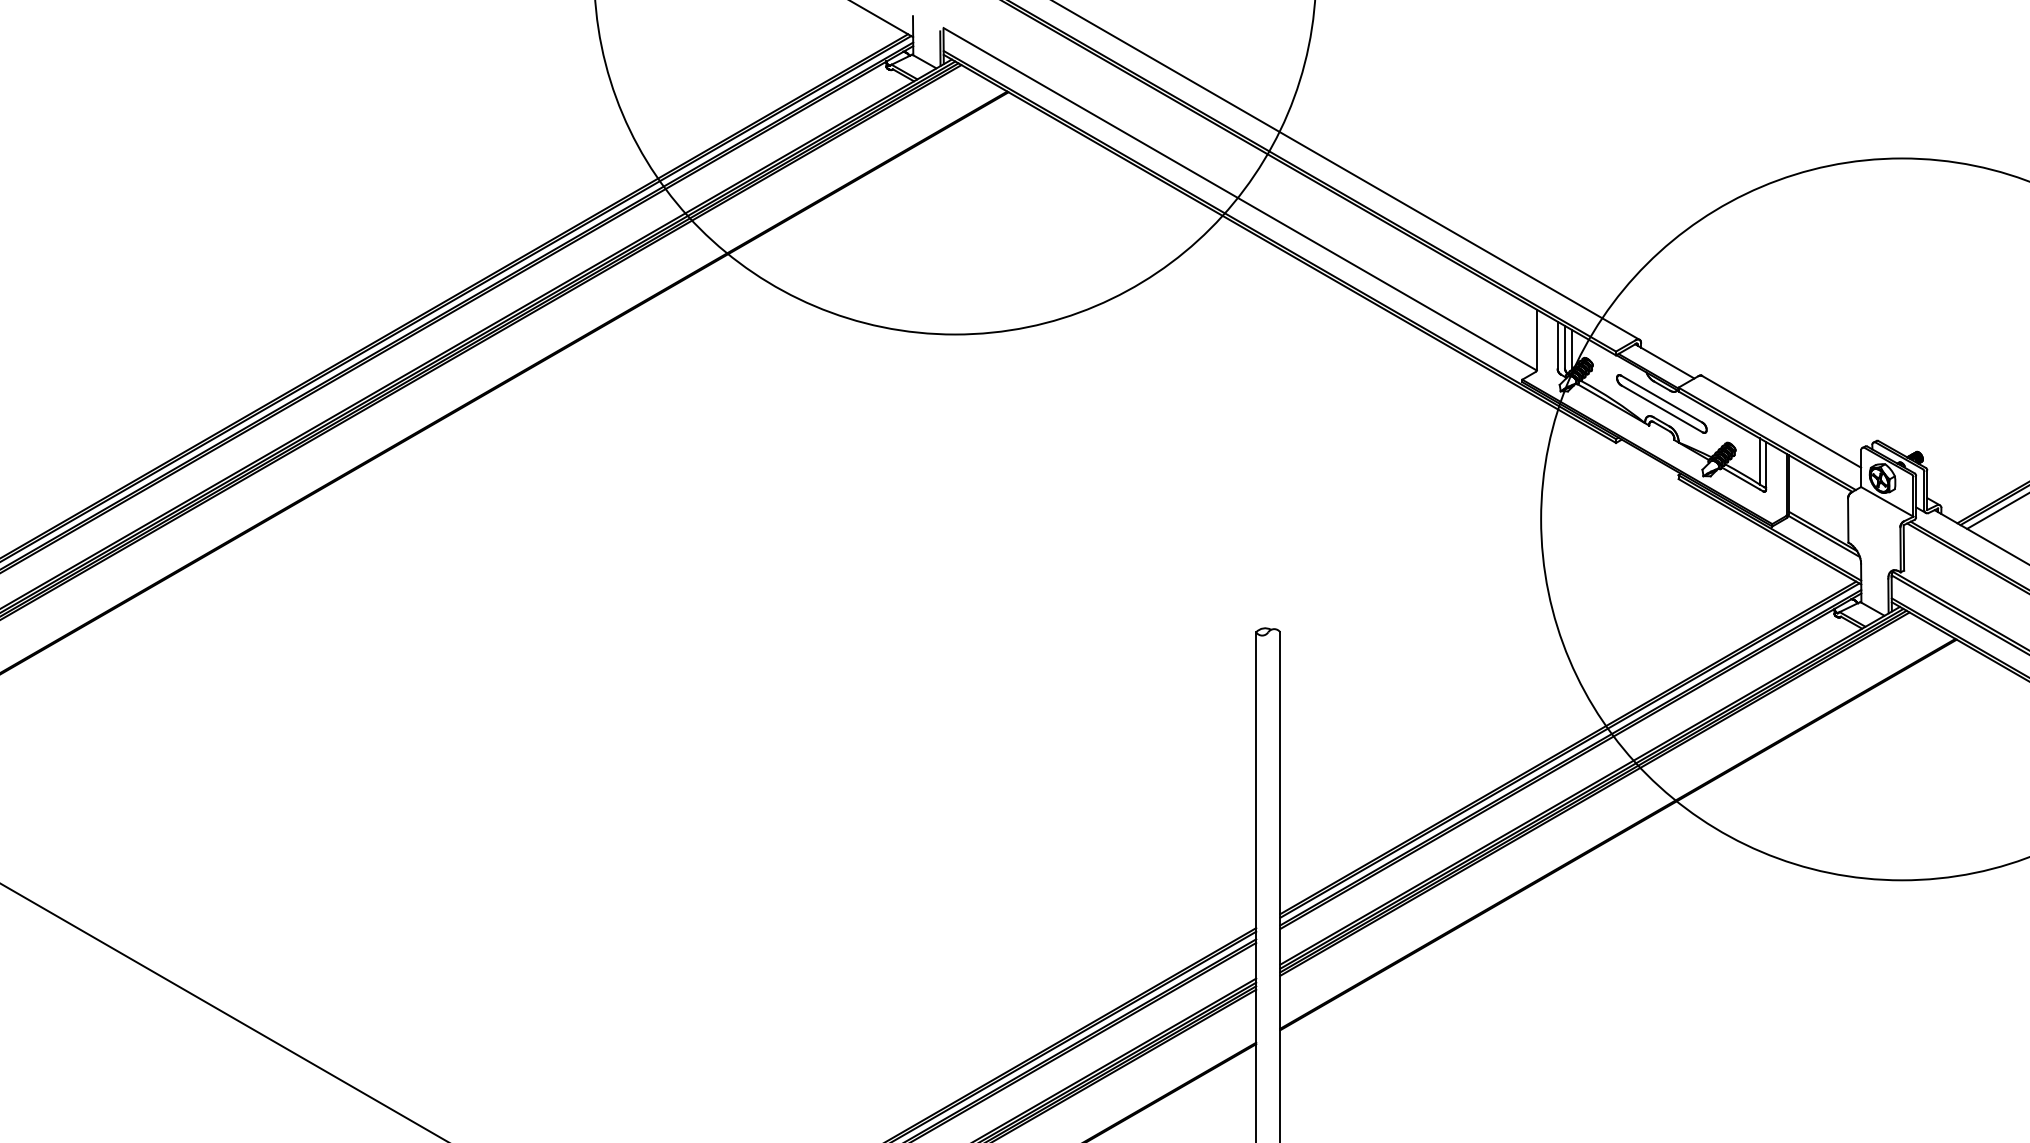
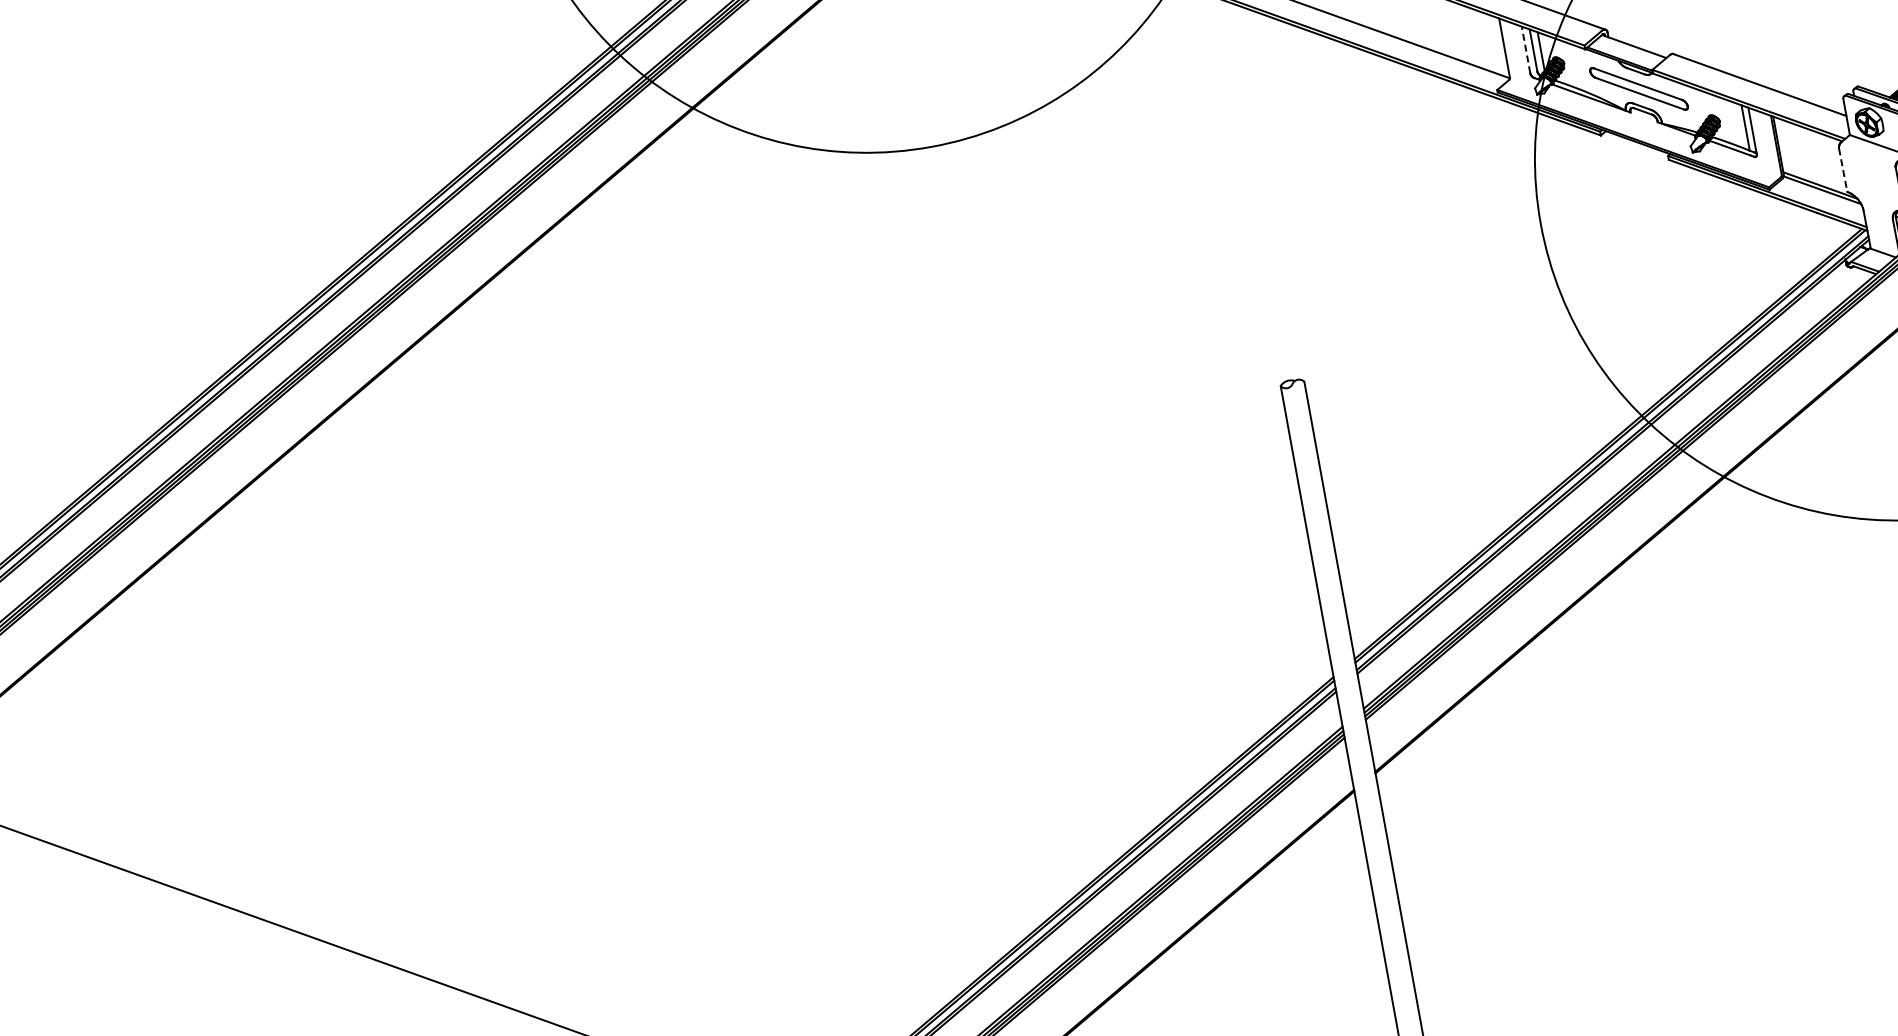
line: (1557, 345) -> (1525, 50), solid -> dashed
line: (1848, 520) -> (1843, 170), solid -> dashed

